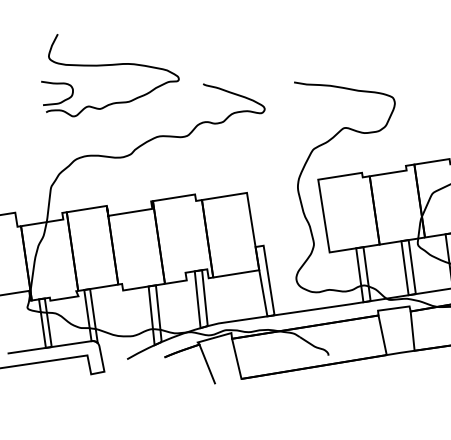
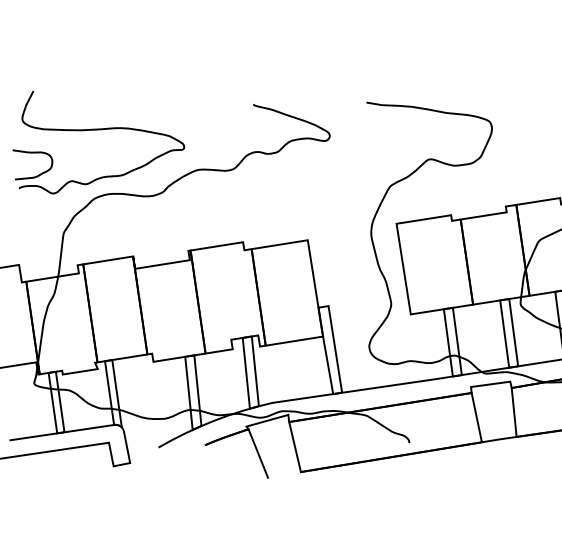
part: (106, 66) -> (94, 131), moved

